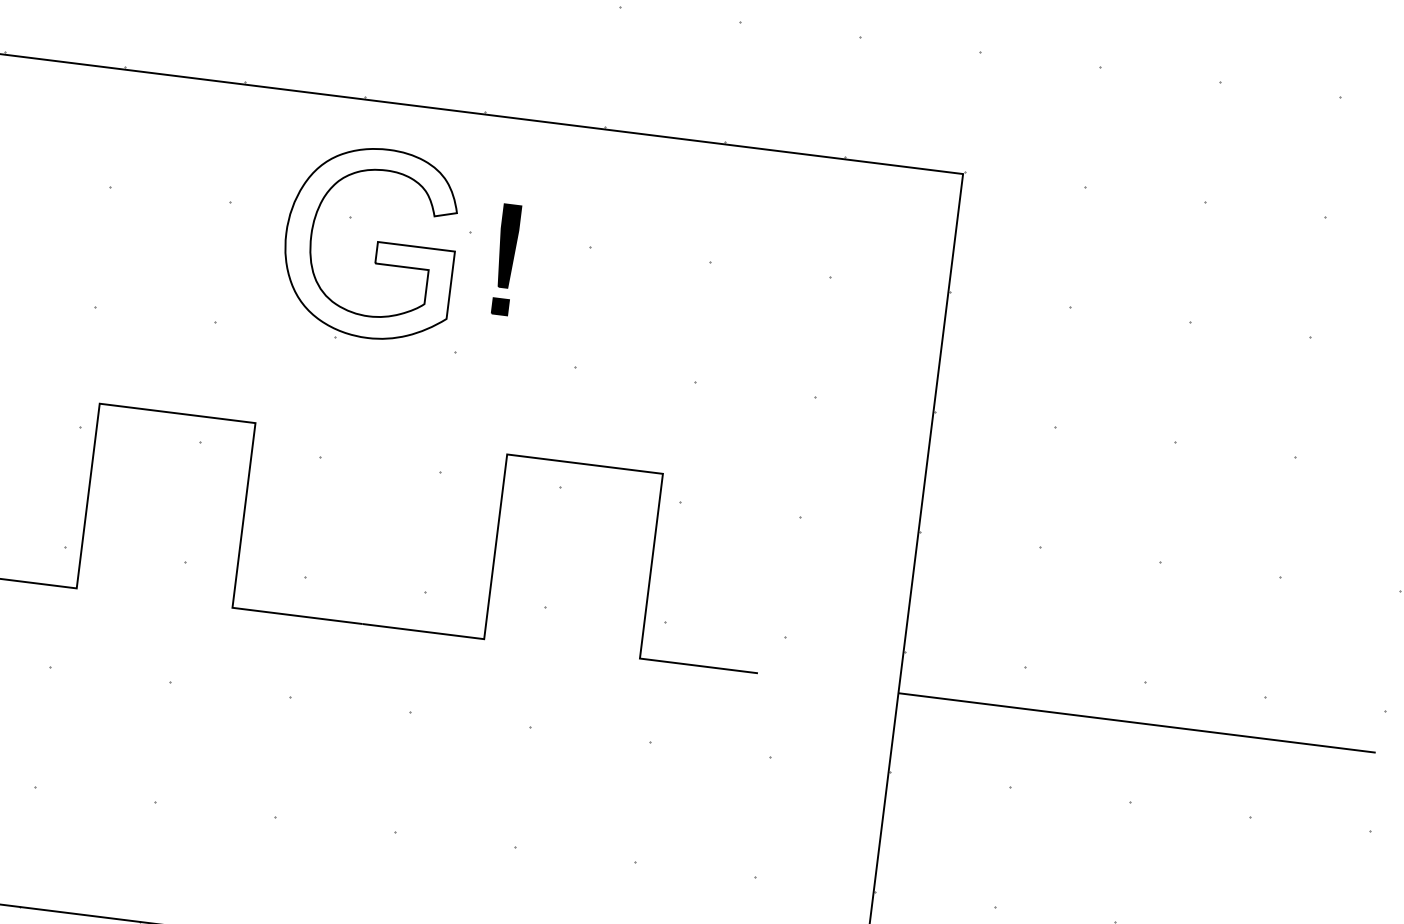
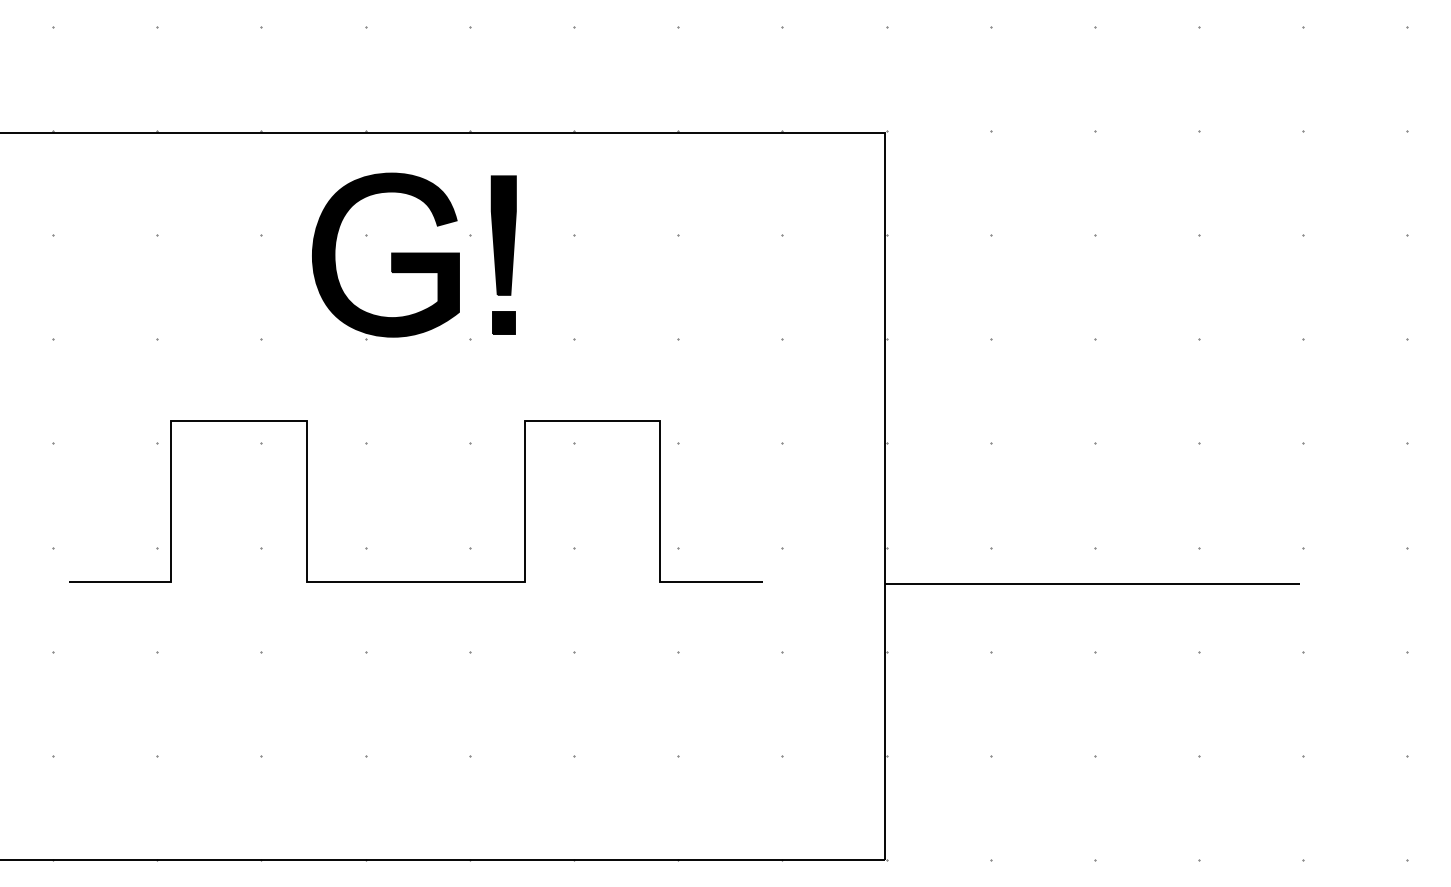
fill: (370, 242) -> (385, 254), added
part: (506, 259) -> (503, 254), size x1.67

